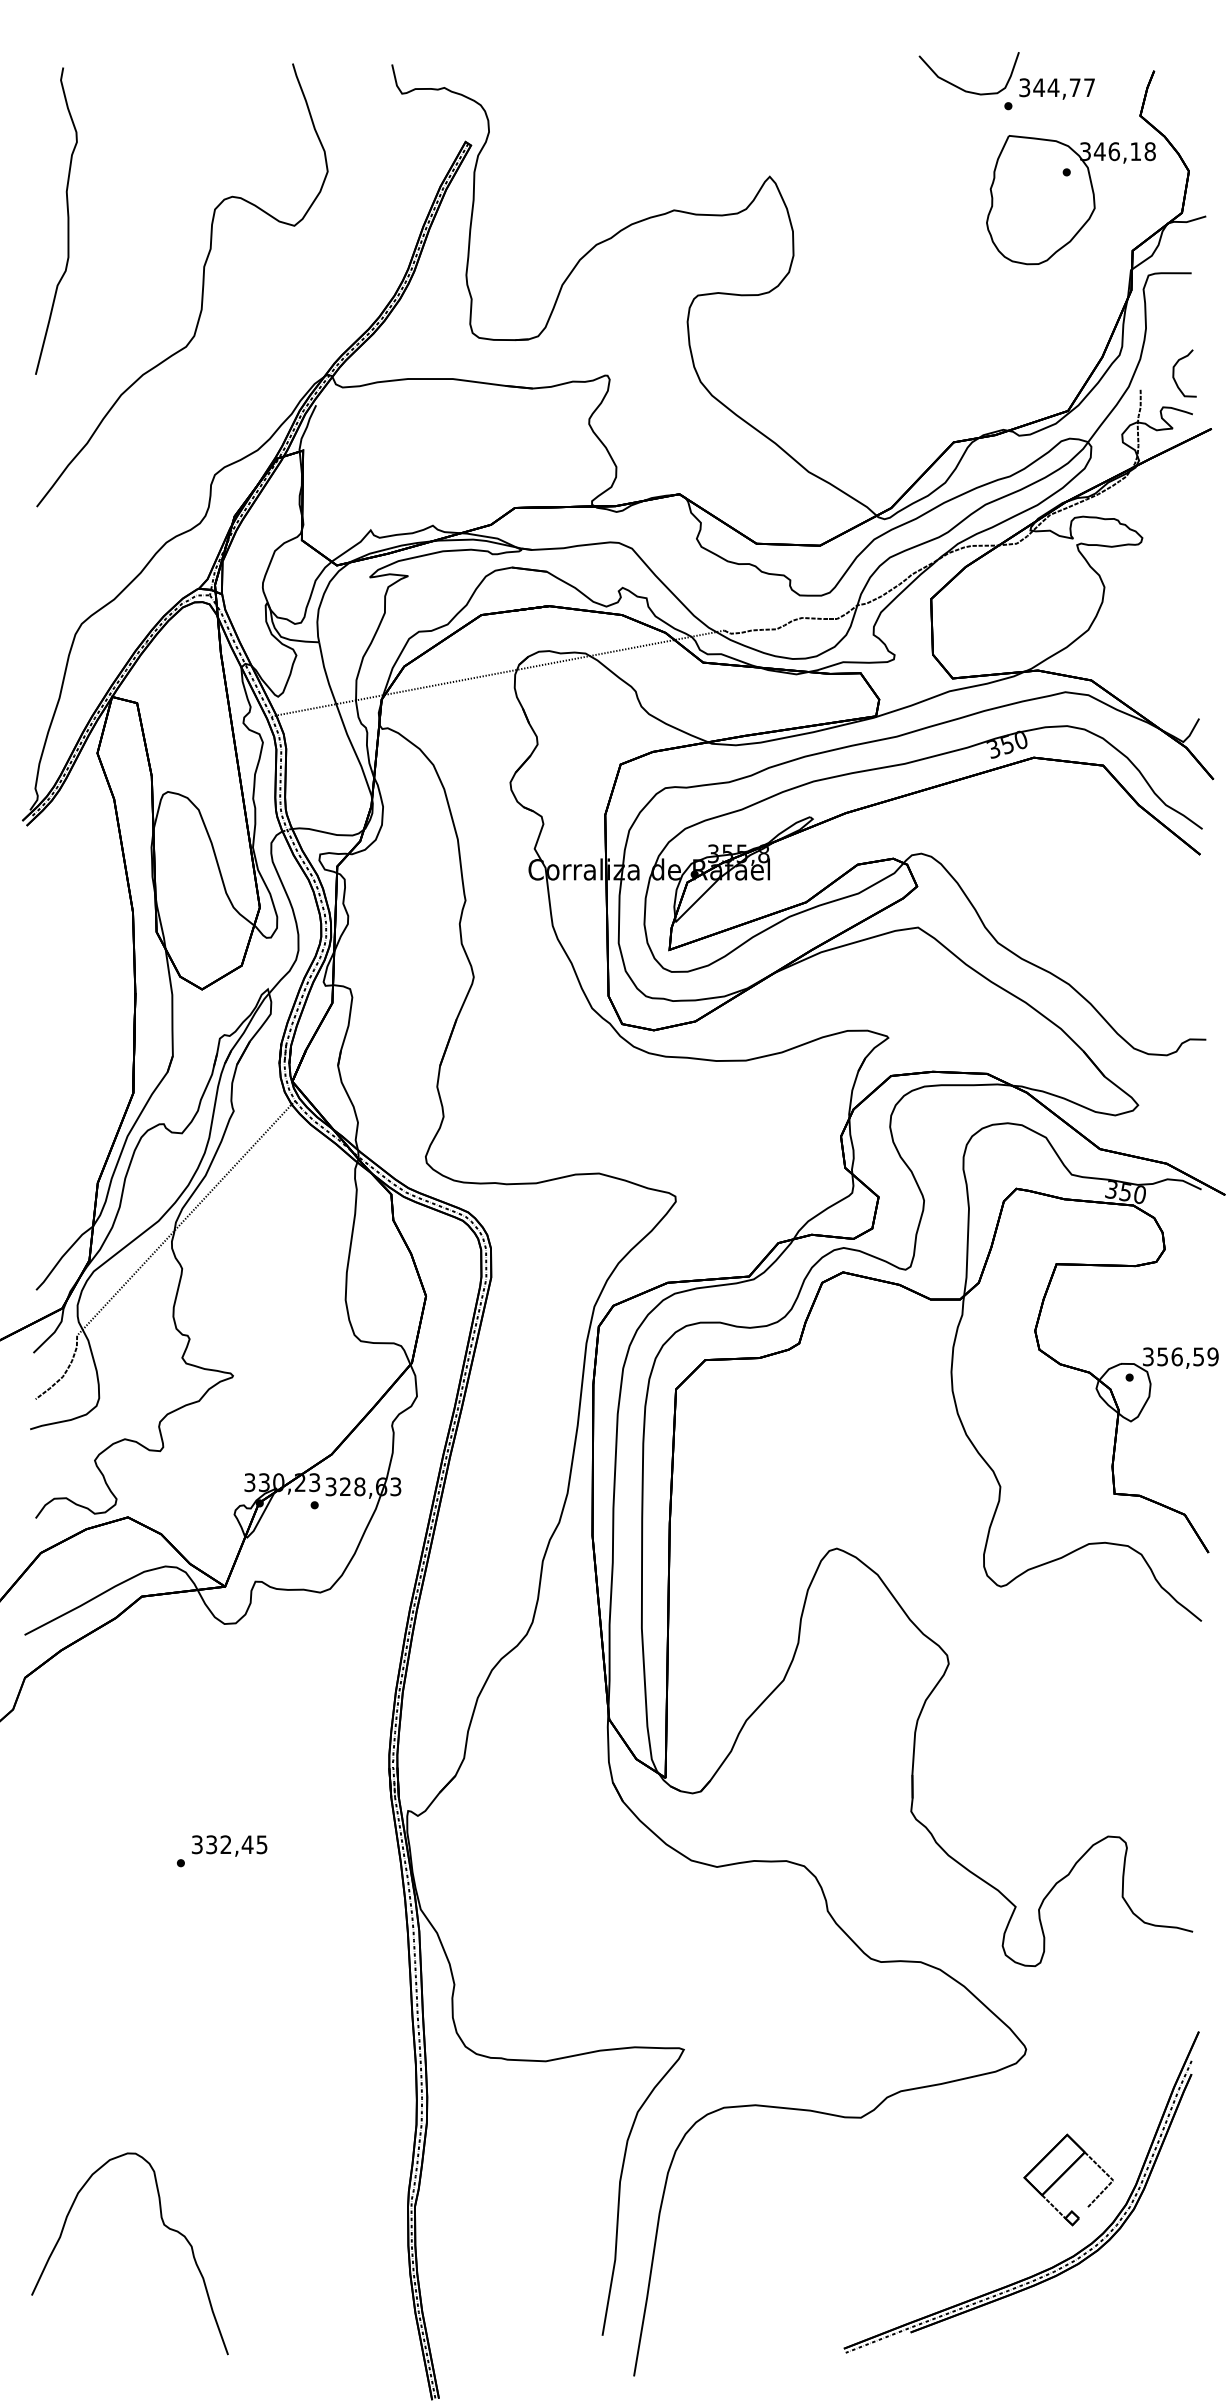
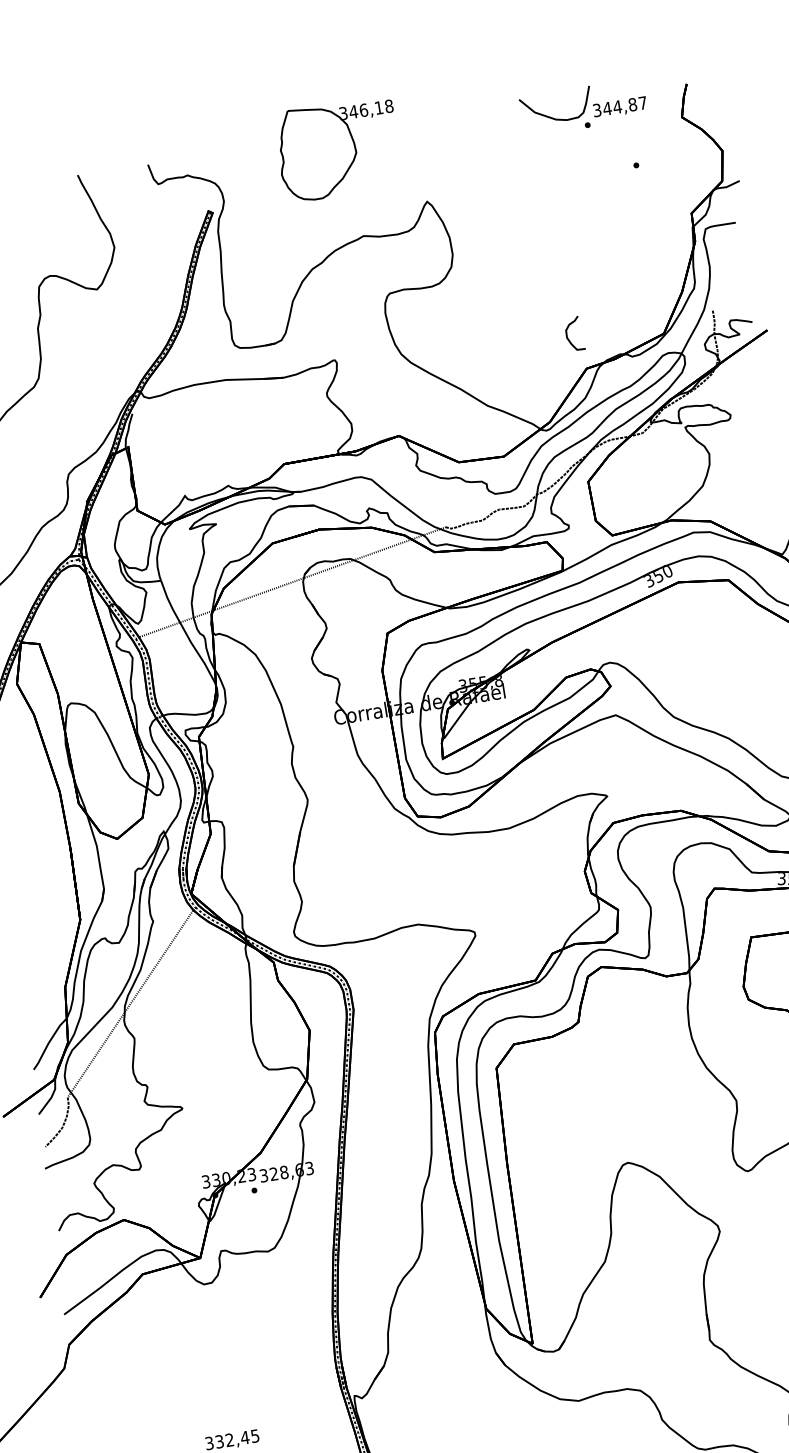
text: (1074, 87) -> (632, 104), 344,77 -> 344,87
part: (1070, 200) -> (338, 149), moved
curve: (1174, 373) -> (567, 334), moved

